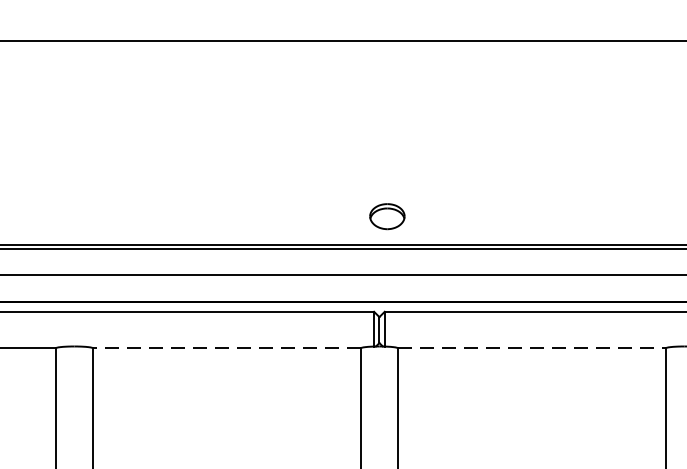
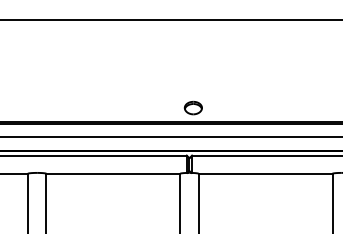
line: (225, 347) -> (112, 173), dashed -> solid
line: (533, 347) -> (266, 173), dashed -> solid

